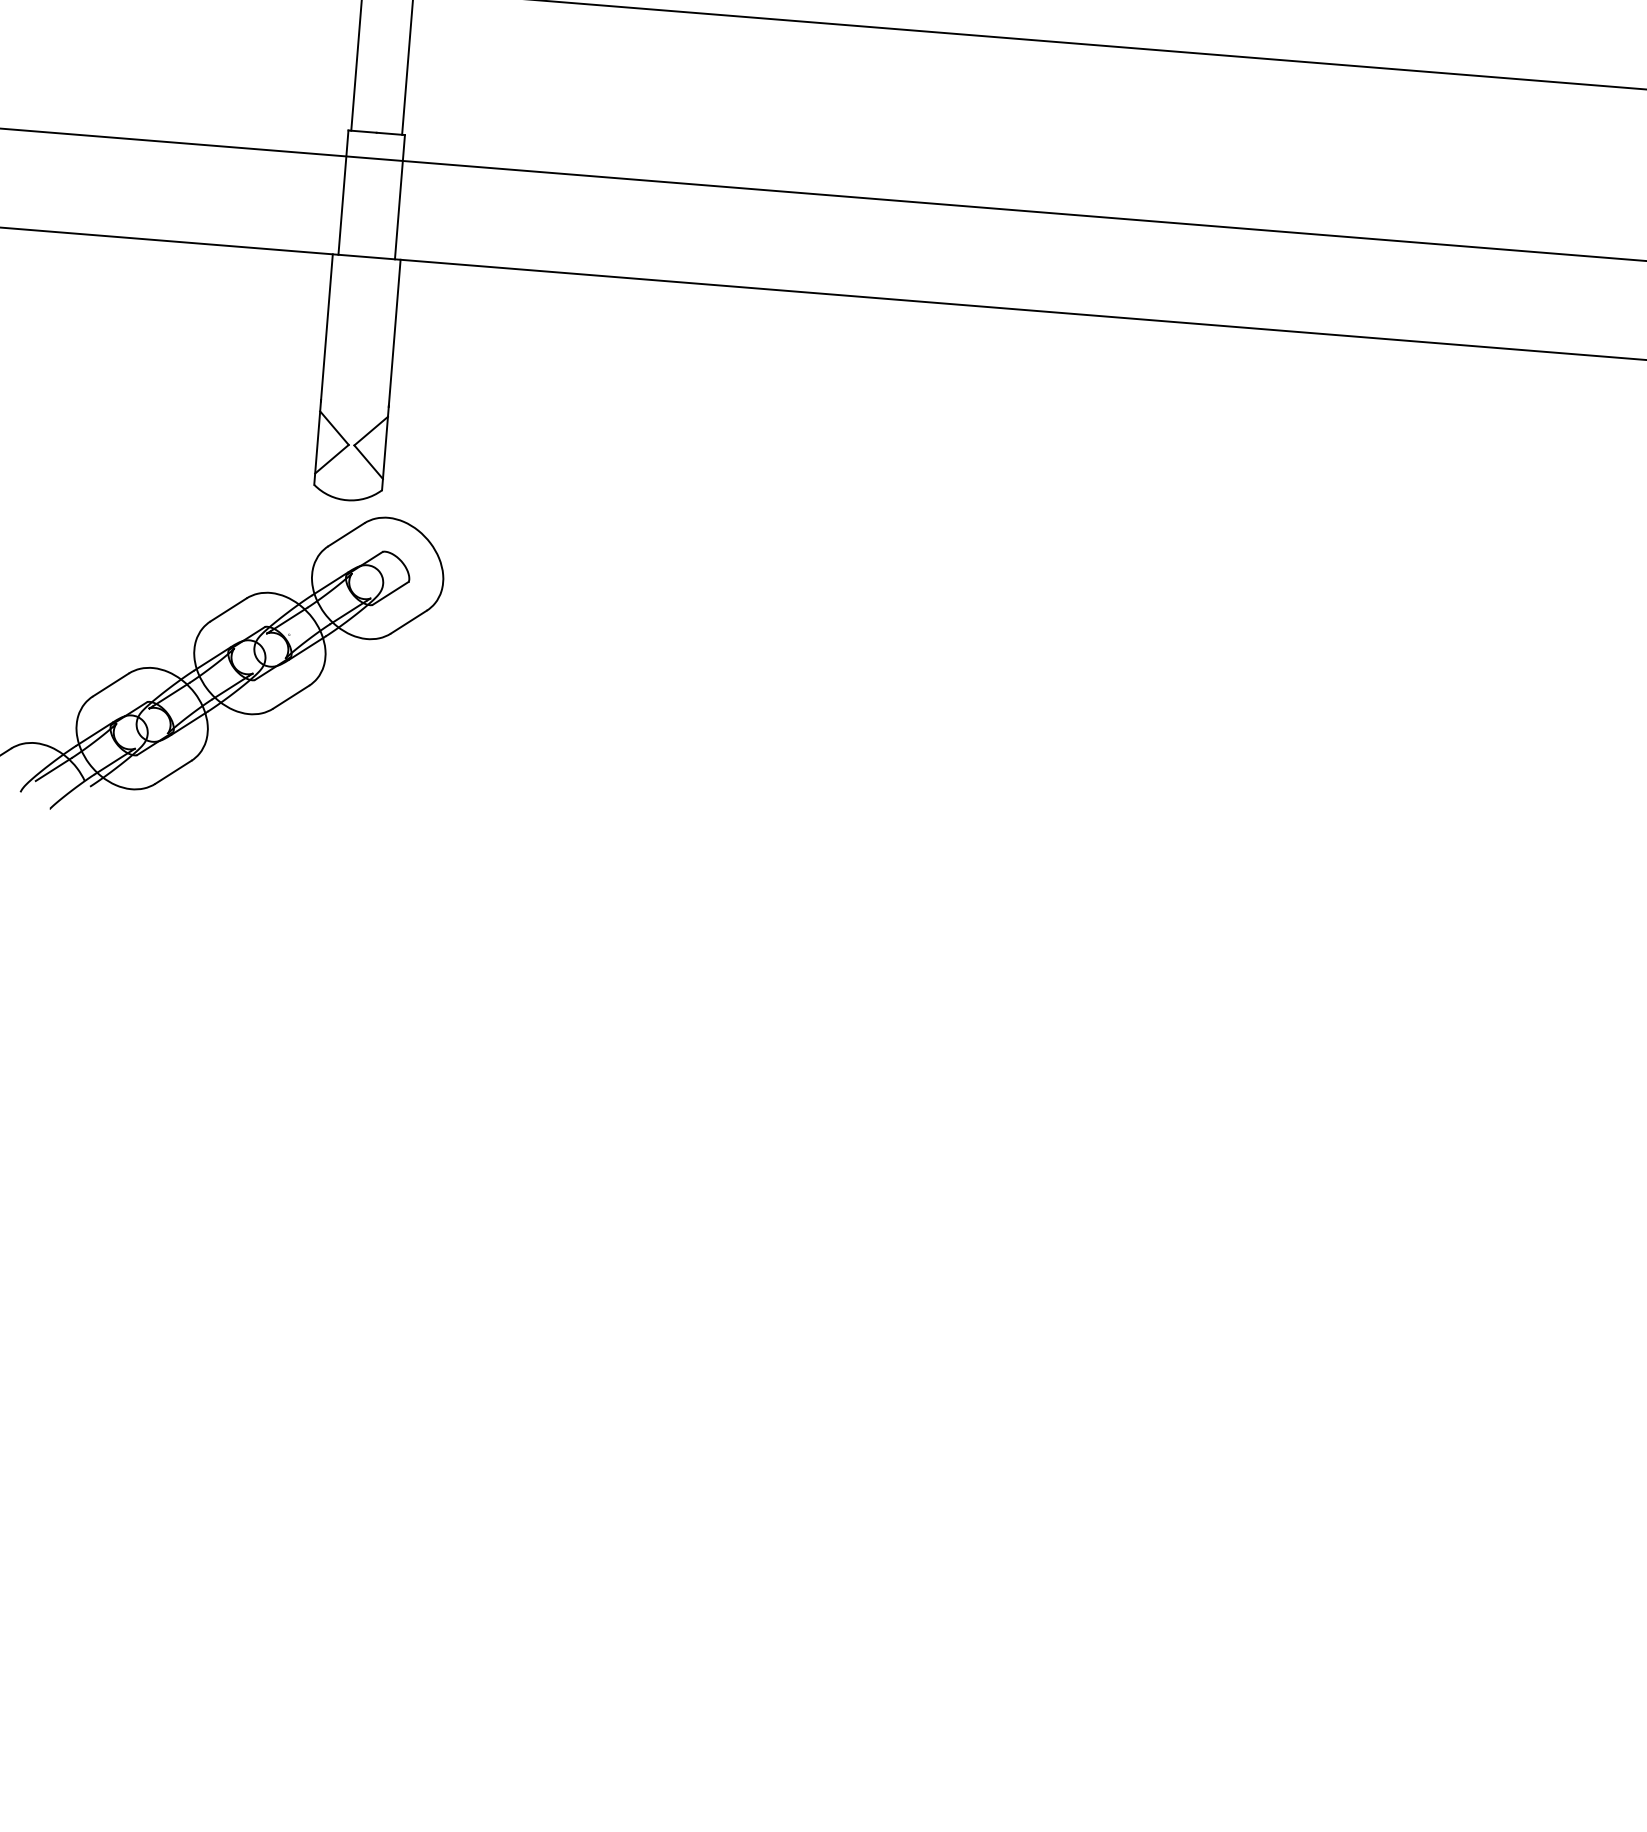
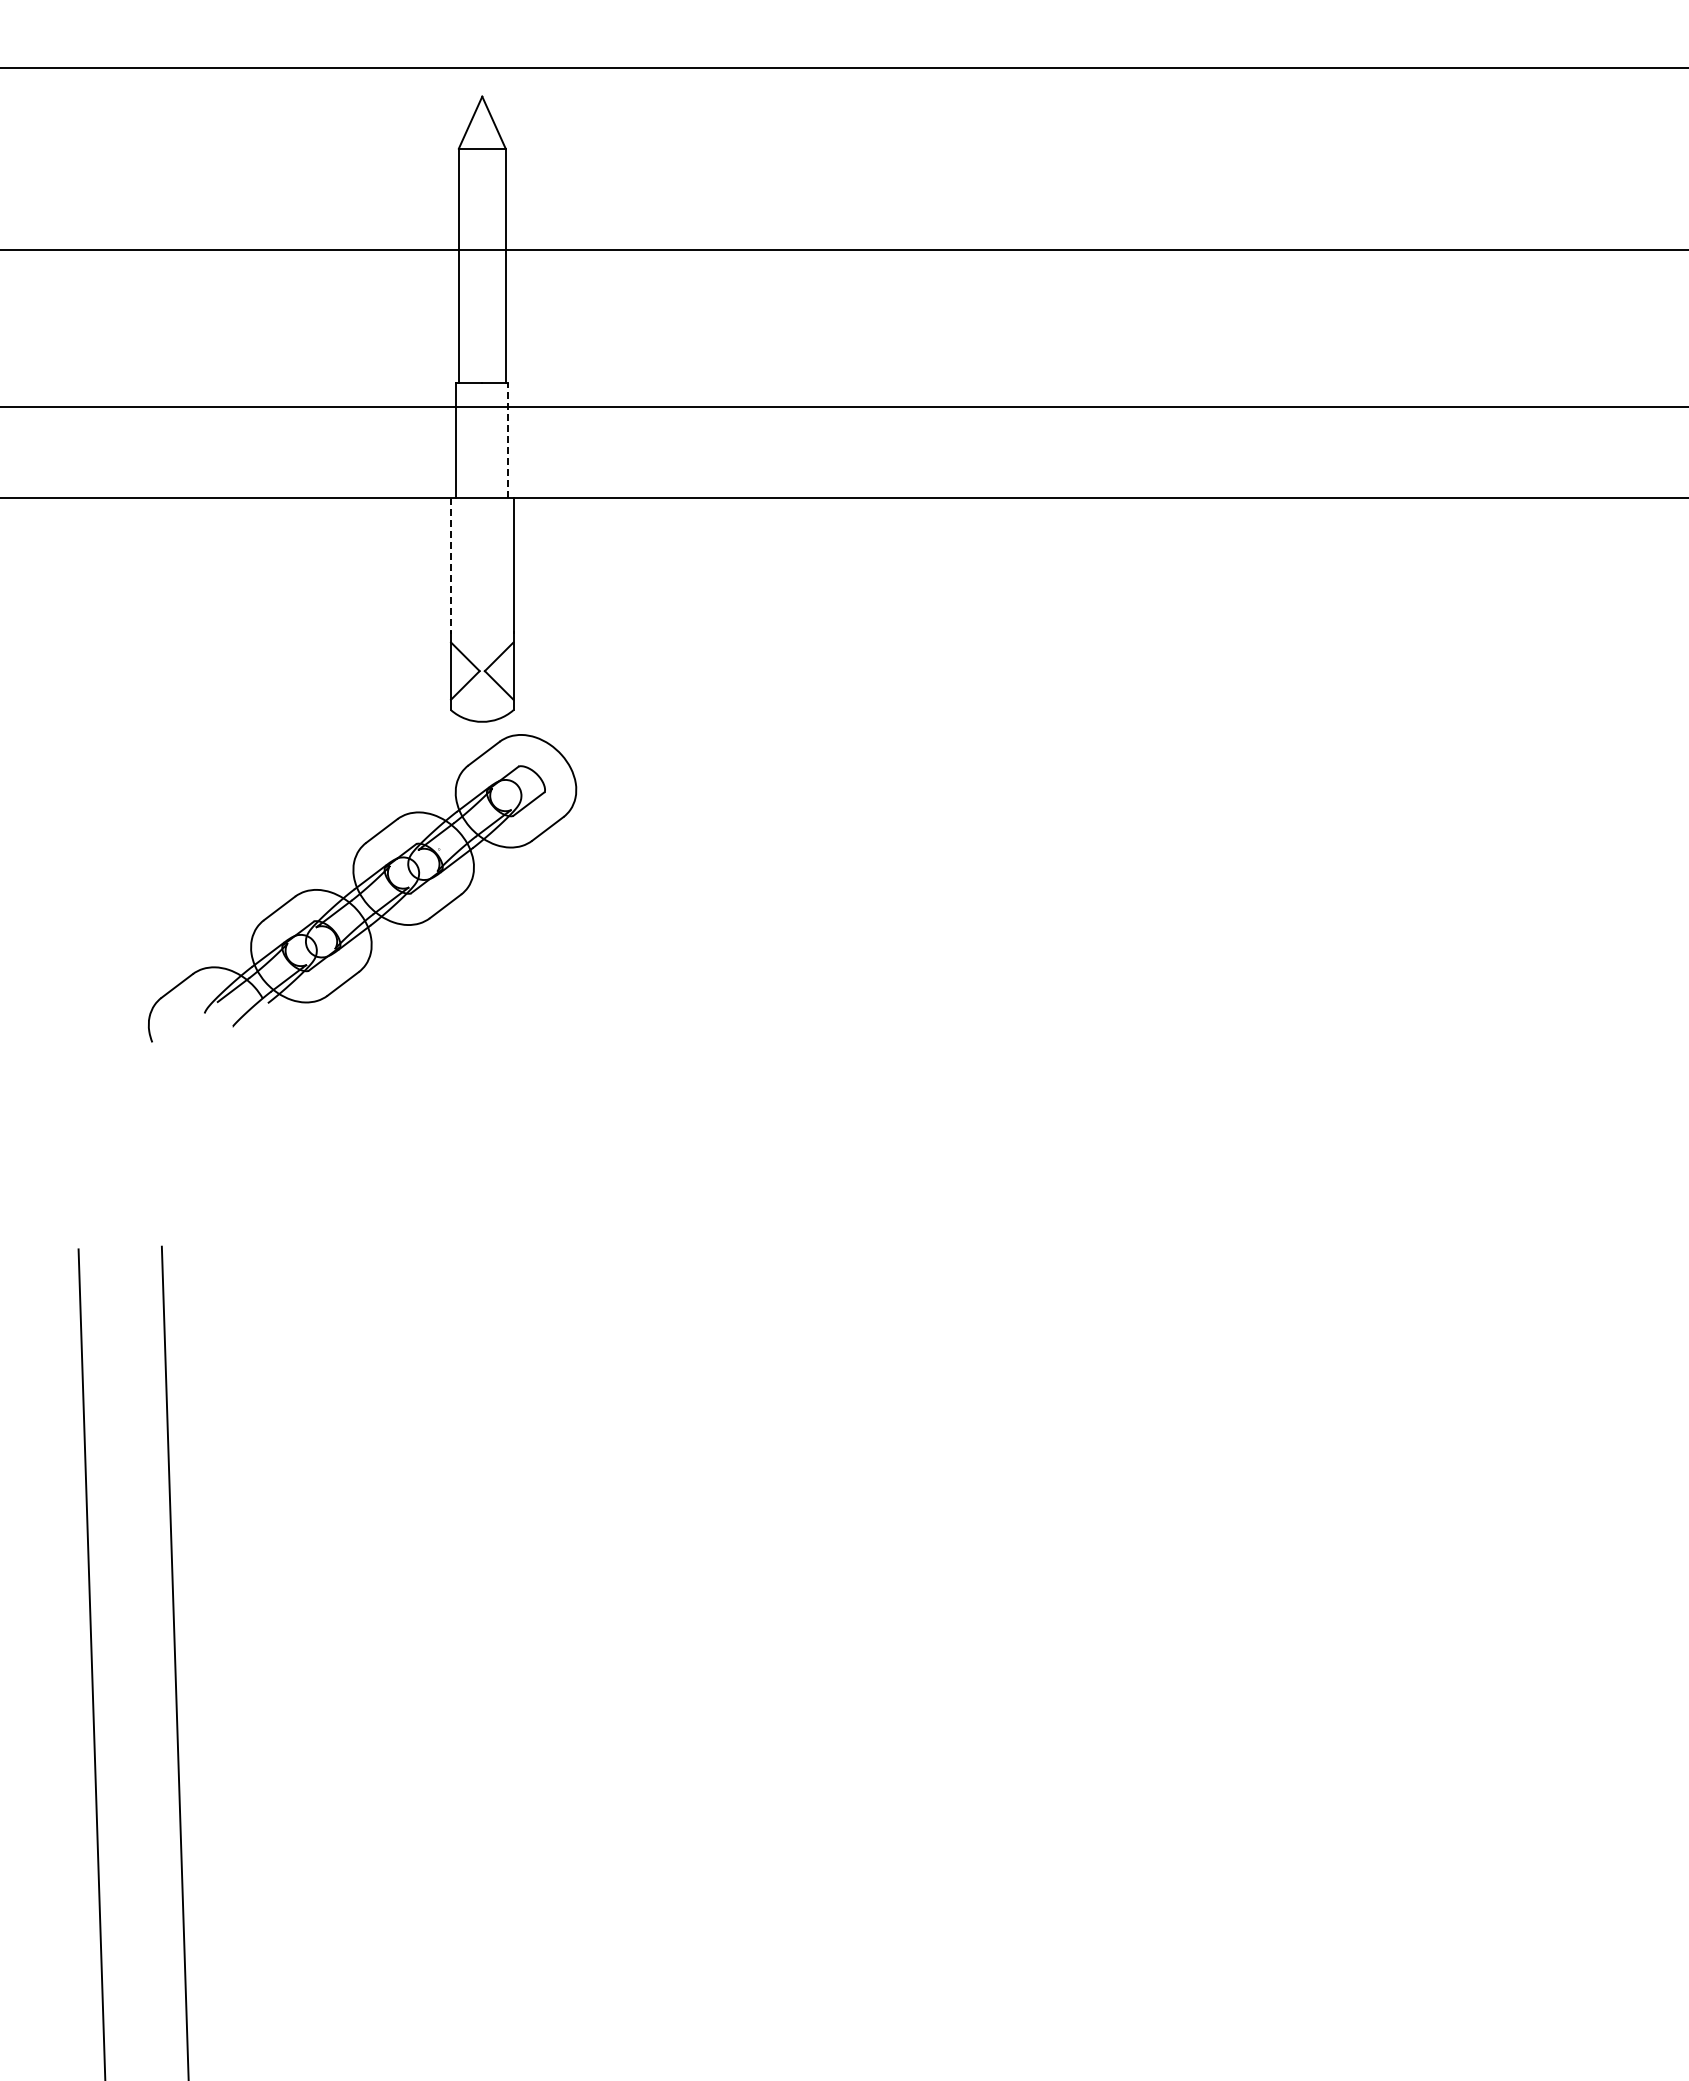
line: (400, 196) -> (508, 439), solid -> dashed
line: (327, 327) -> (451, 565), solid -> dashed

